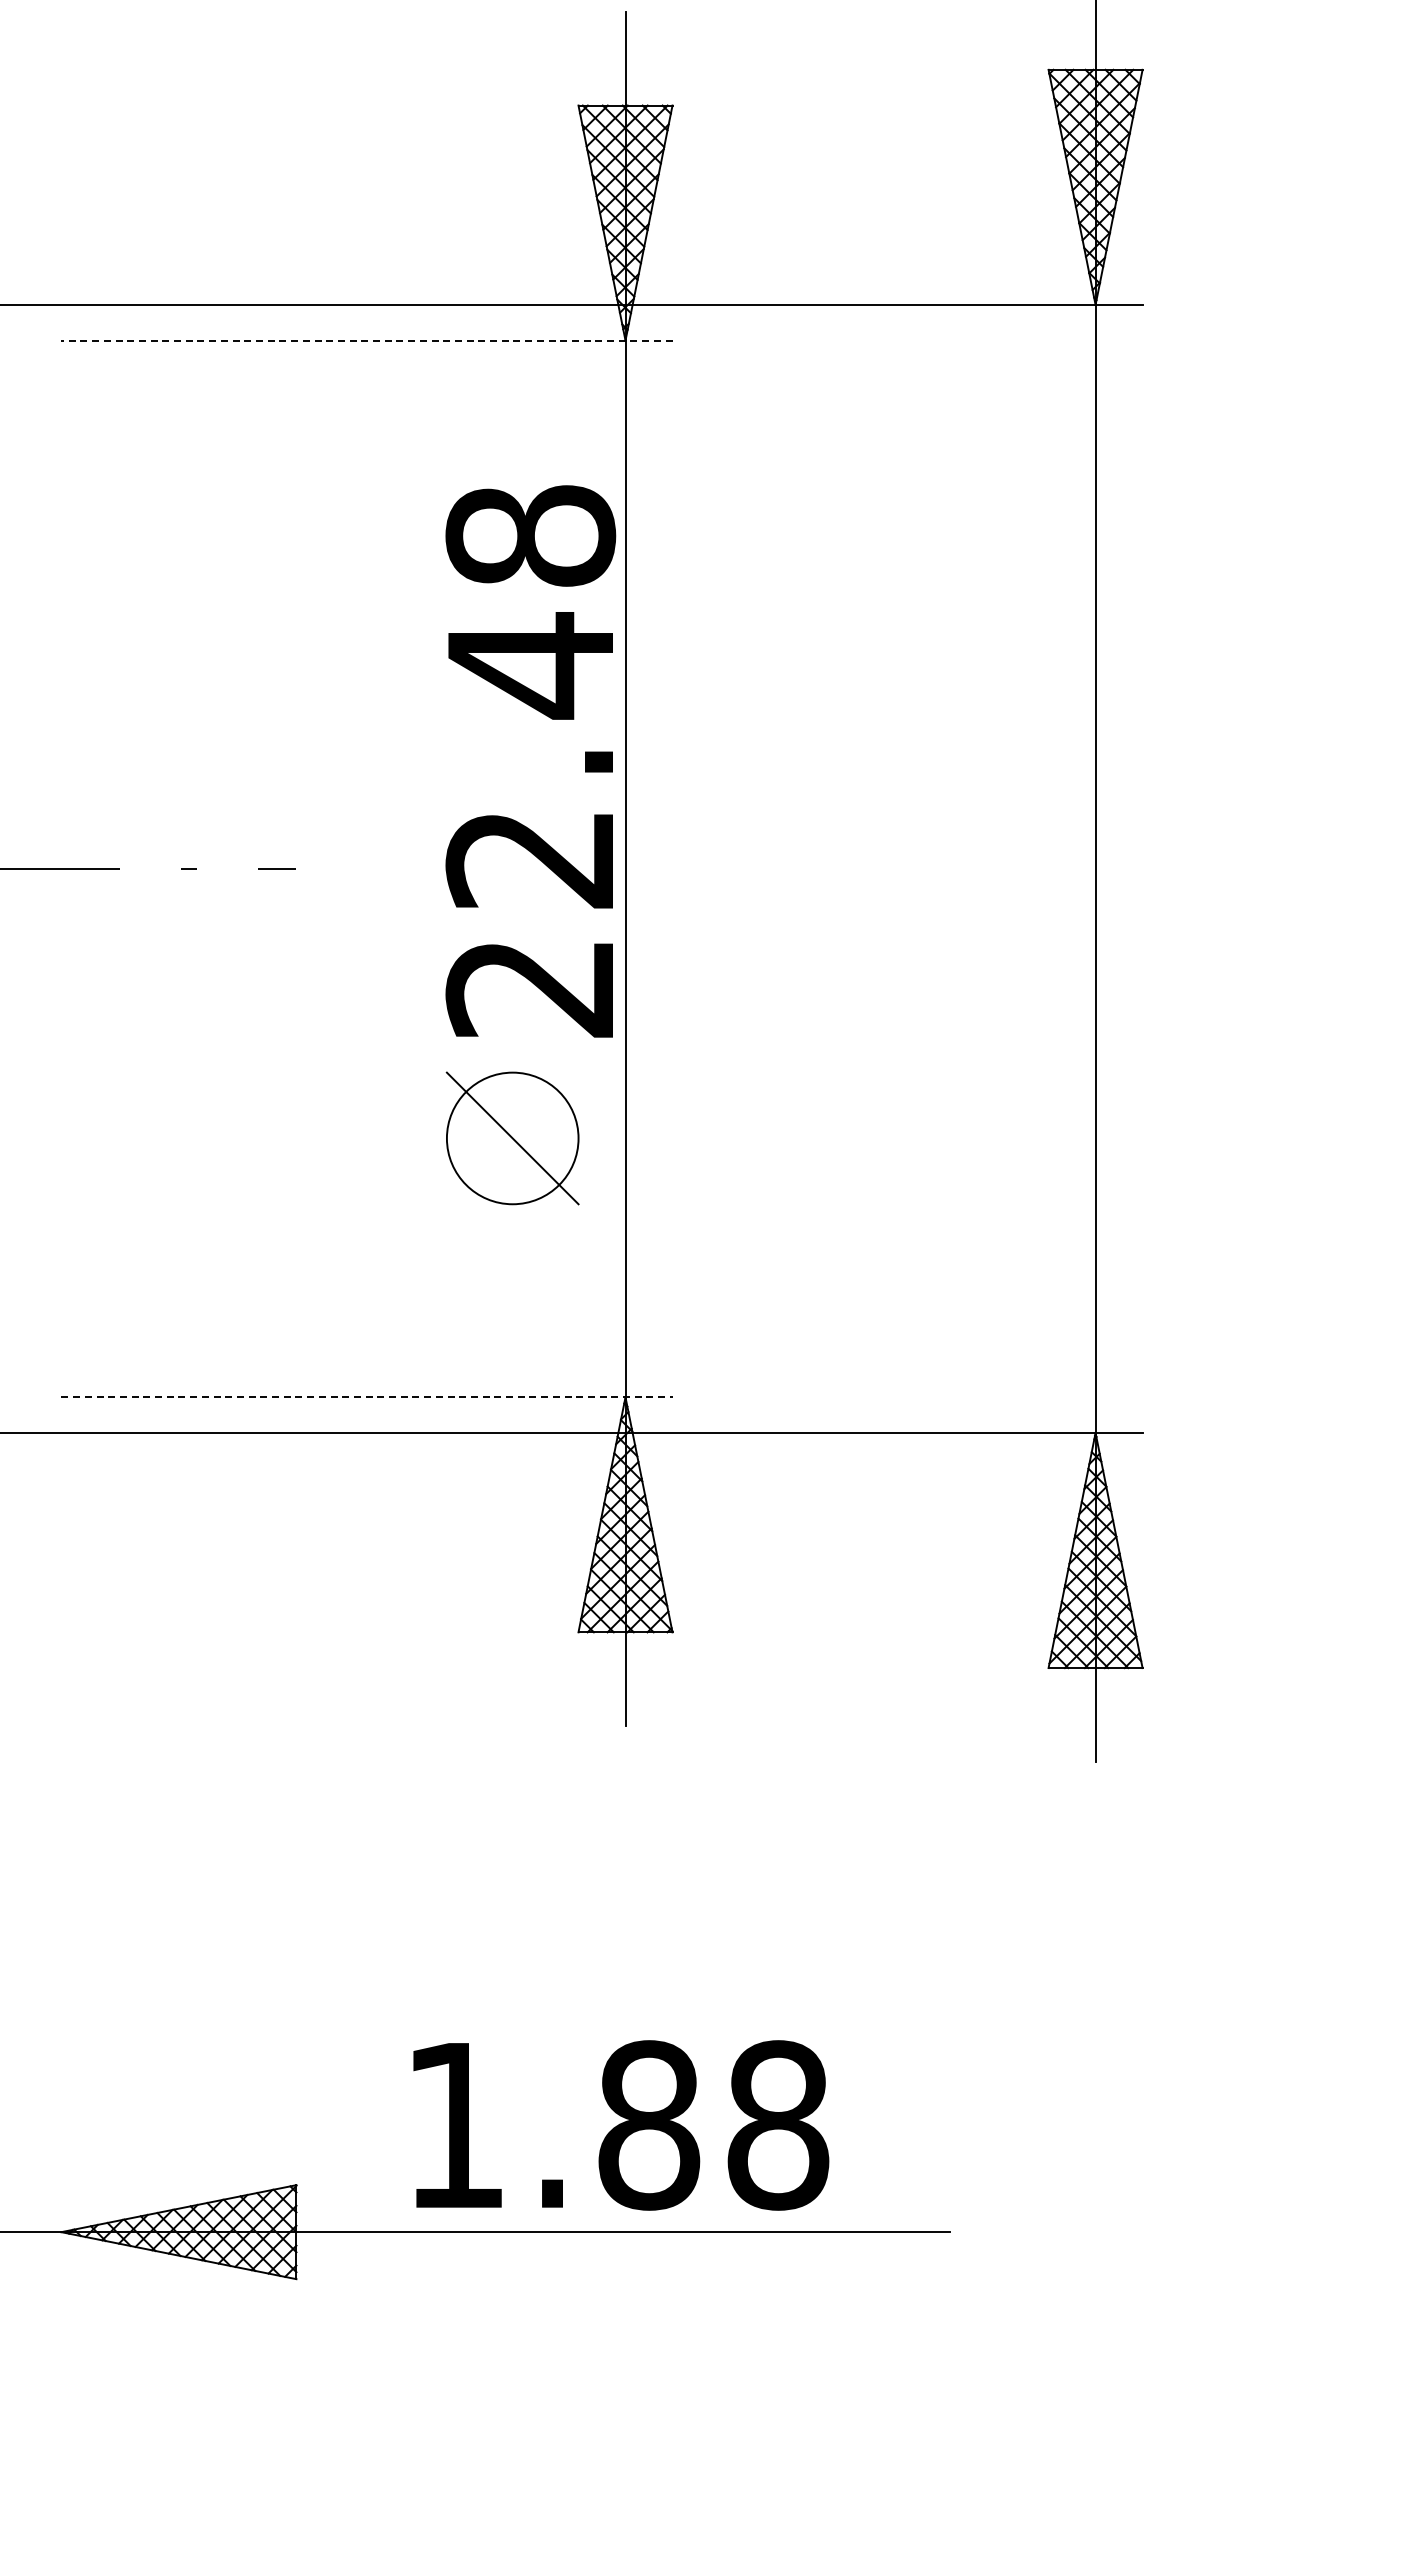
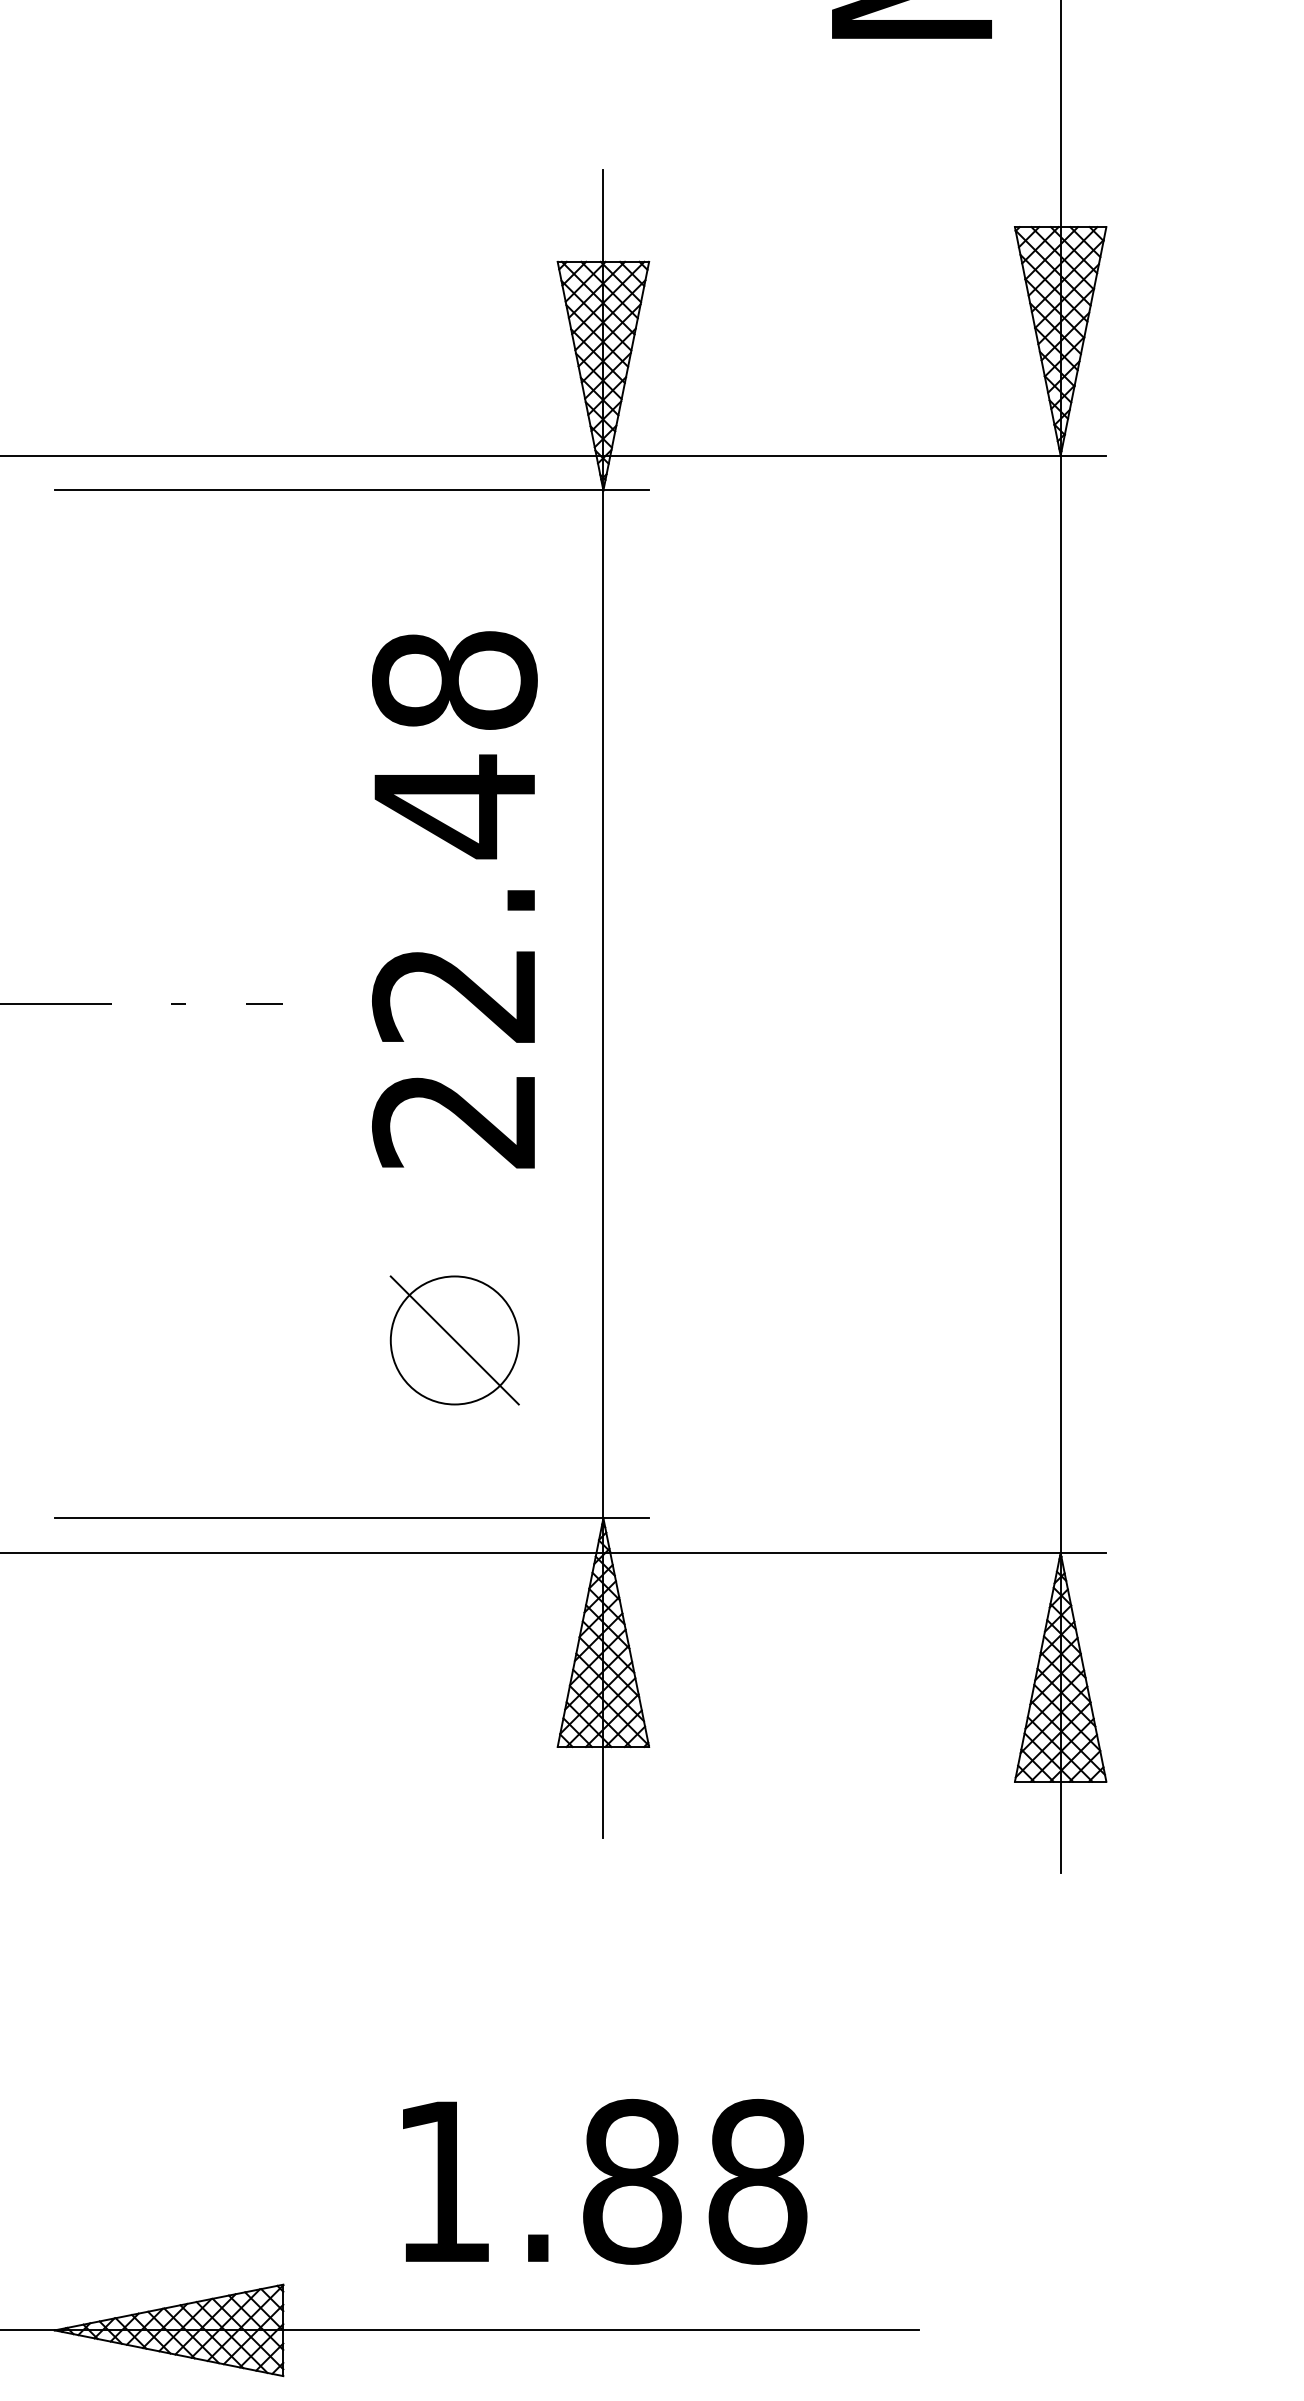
line: (366, 340) -> (351, 490), dashed -> solid
text: (530, 761) -> (454, 899), moved
part: (512, 1138) -> (454, 1340), moved
line: (366, 1397) -> (351, 1518), dashed -> solid
text: (621, 2125) -> (605, 2181), moved

